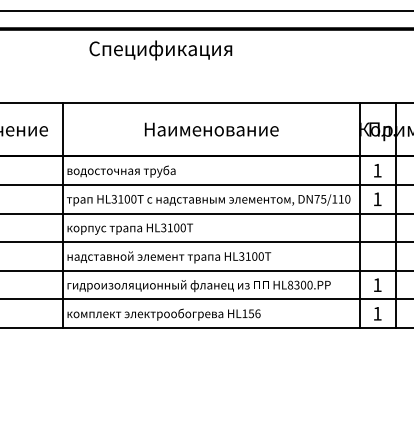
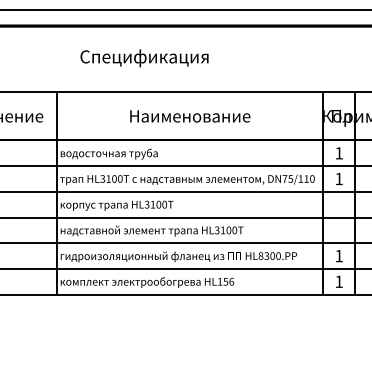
text: (160, 50) -> (144, 58), moved

